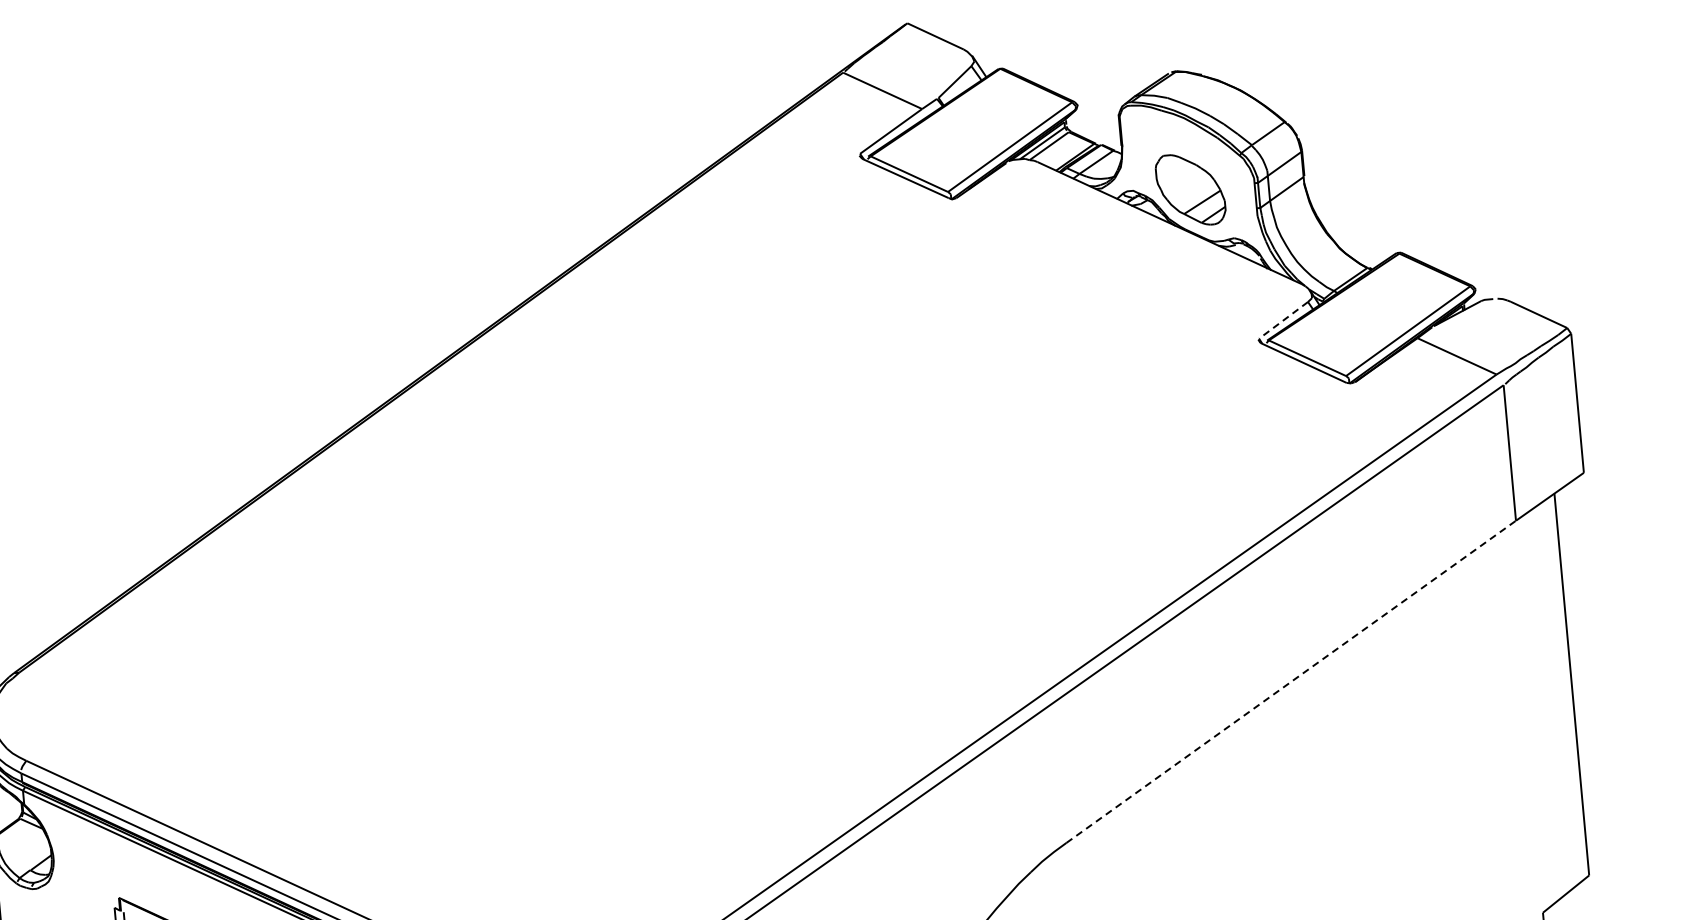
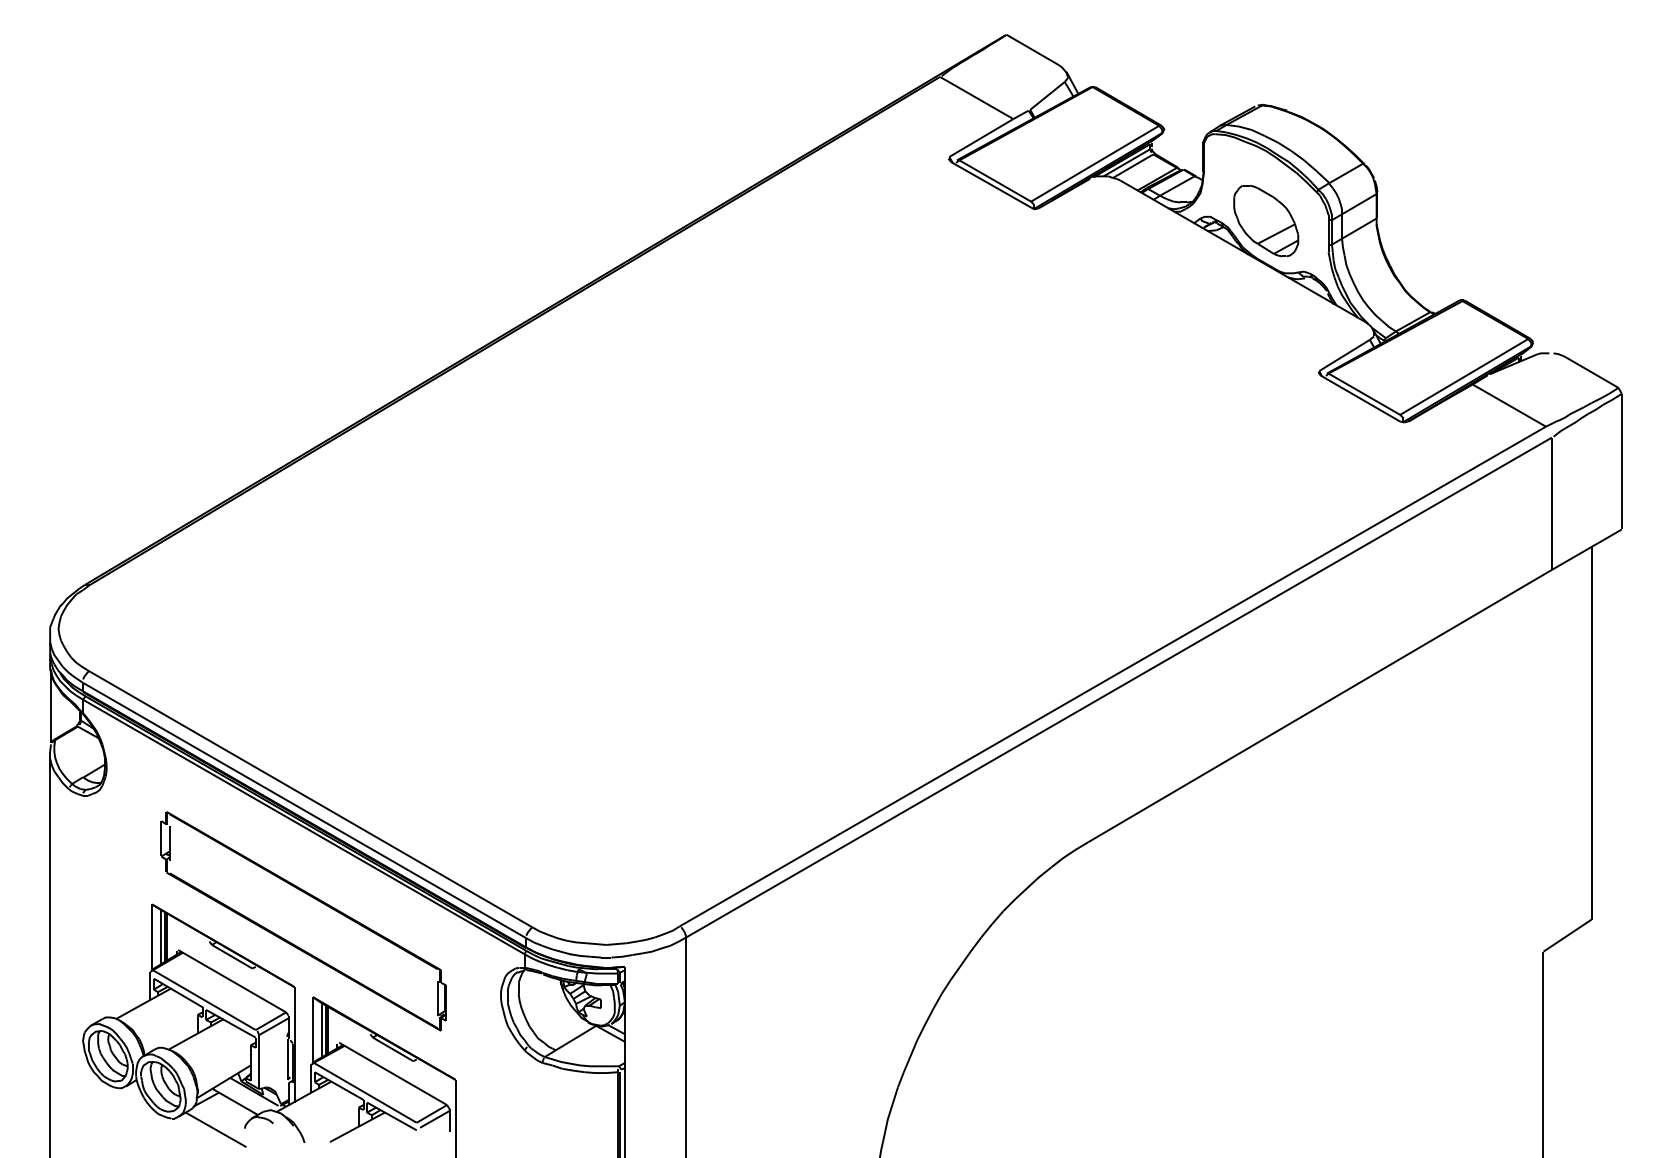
line: (1283, 320) -> (1344, 355), dashed -> solid
line: (1291, 682) -> (1320, 706), dashed -> solid

